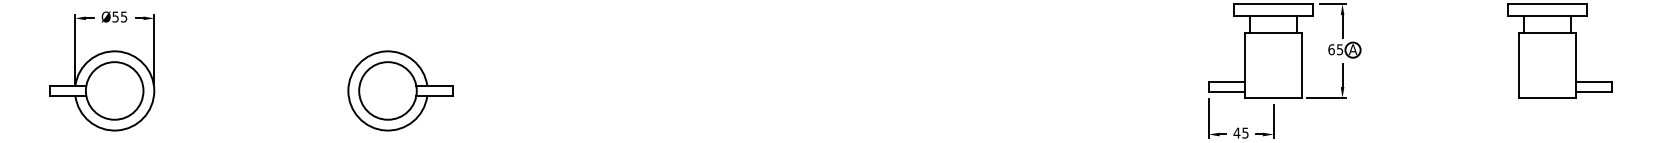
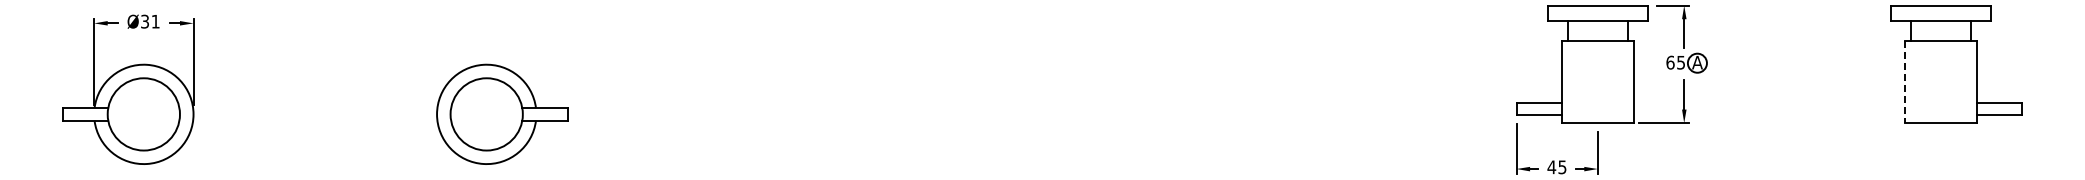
text: (119, 16) -> (150, 21), Ø55 -> Ø31
line: (1518, 65) -> (1905, 82), solid -> dashed

